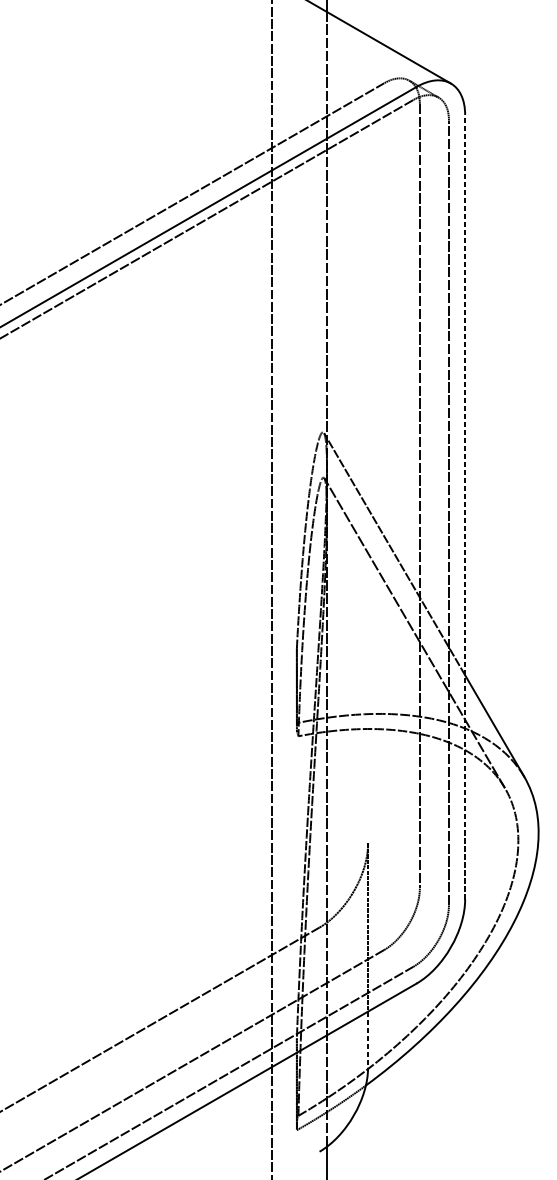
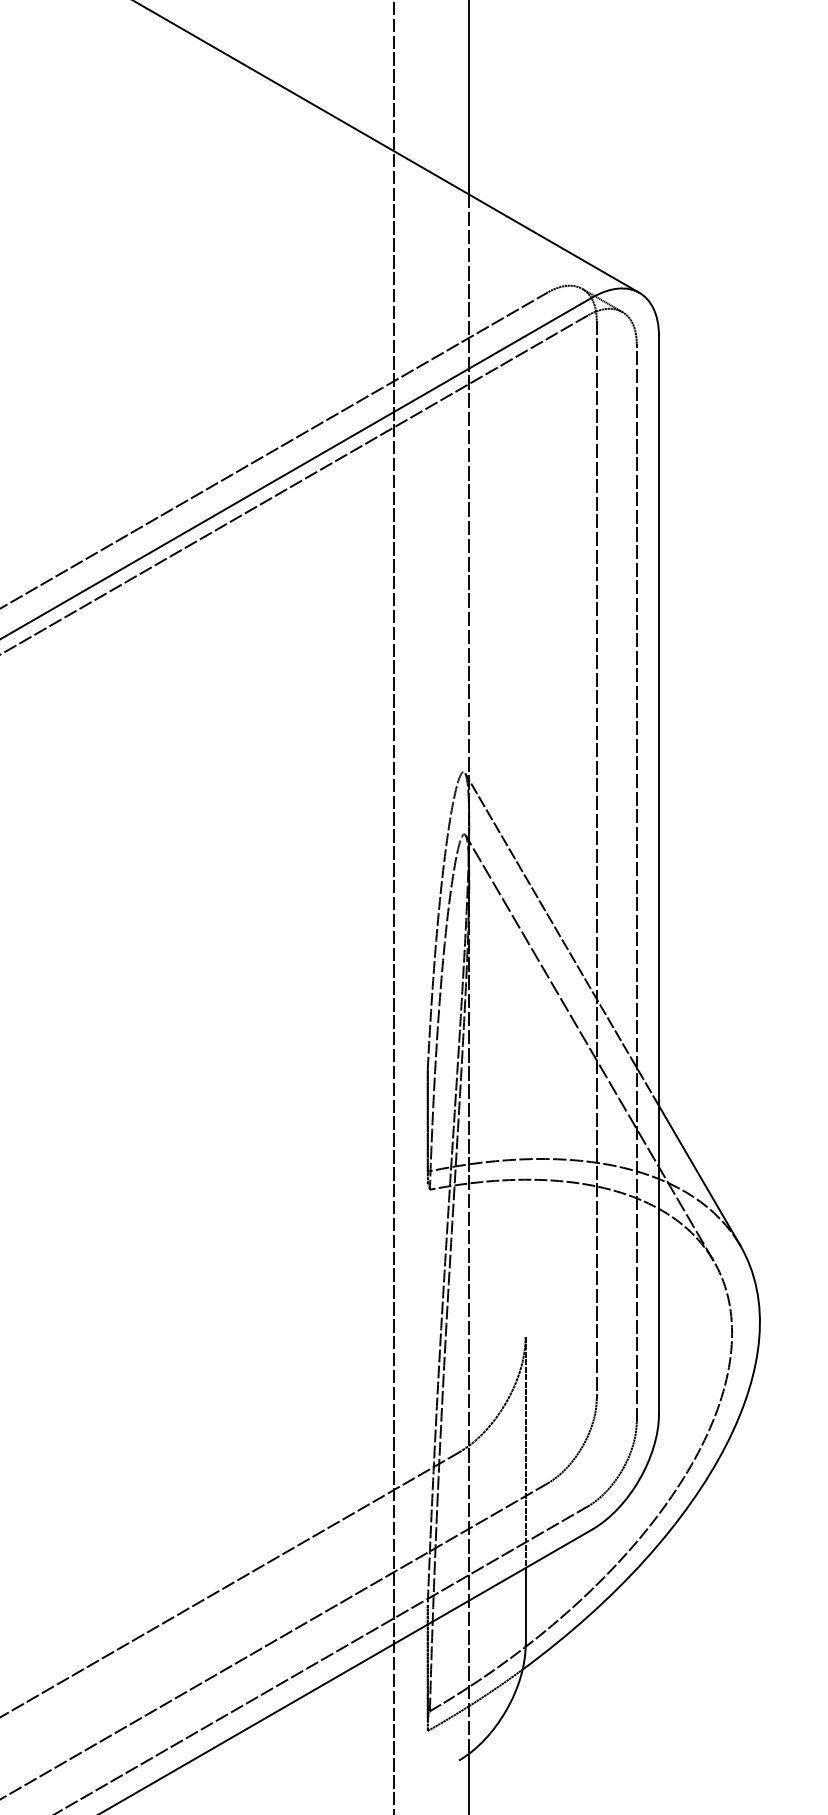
line: (465, 507) -> (659, 875), dashed -> solid
line: (367, 1039) -> (525, 1606), dashed -> solid

